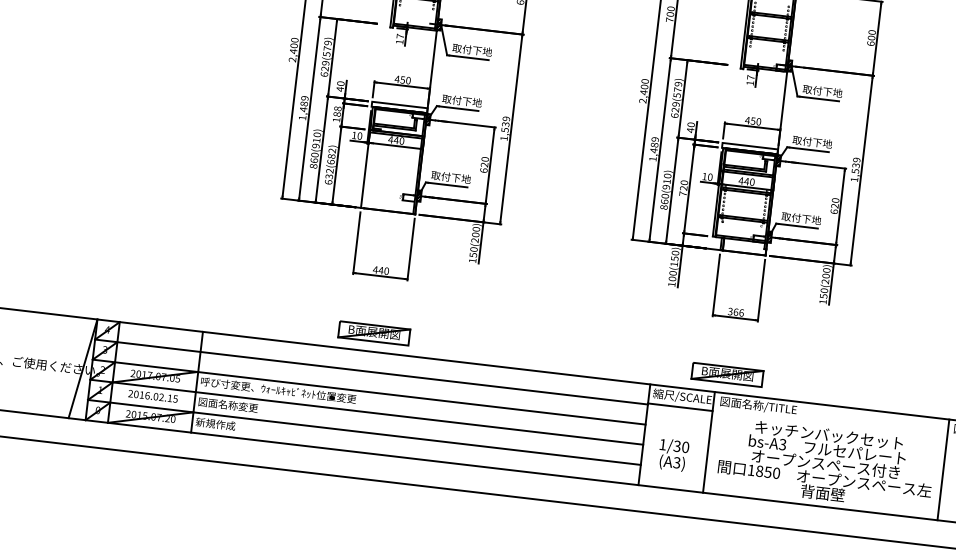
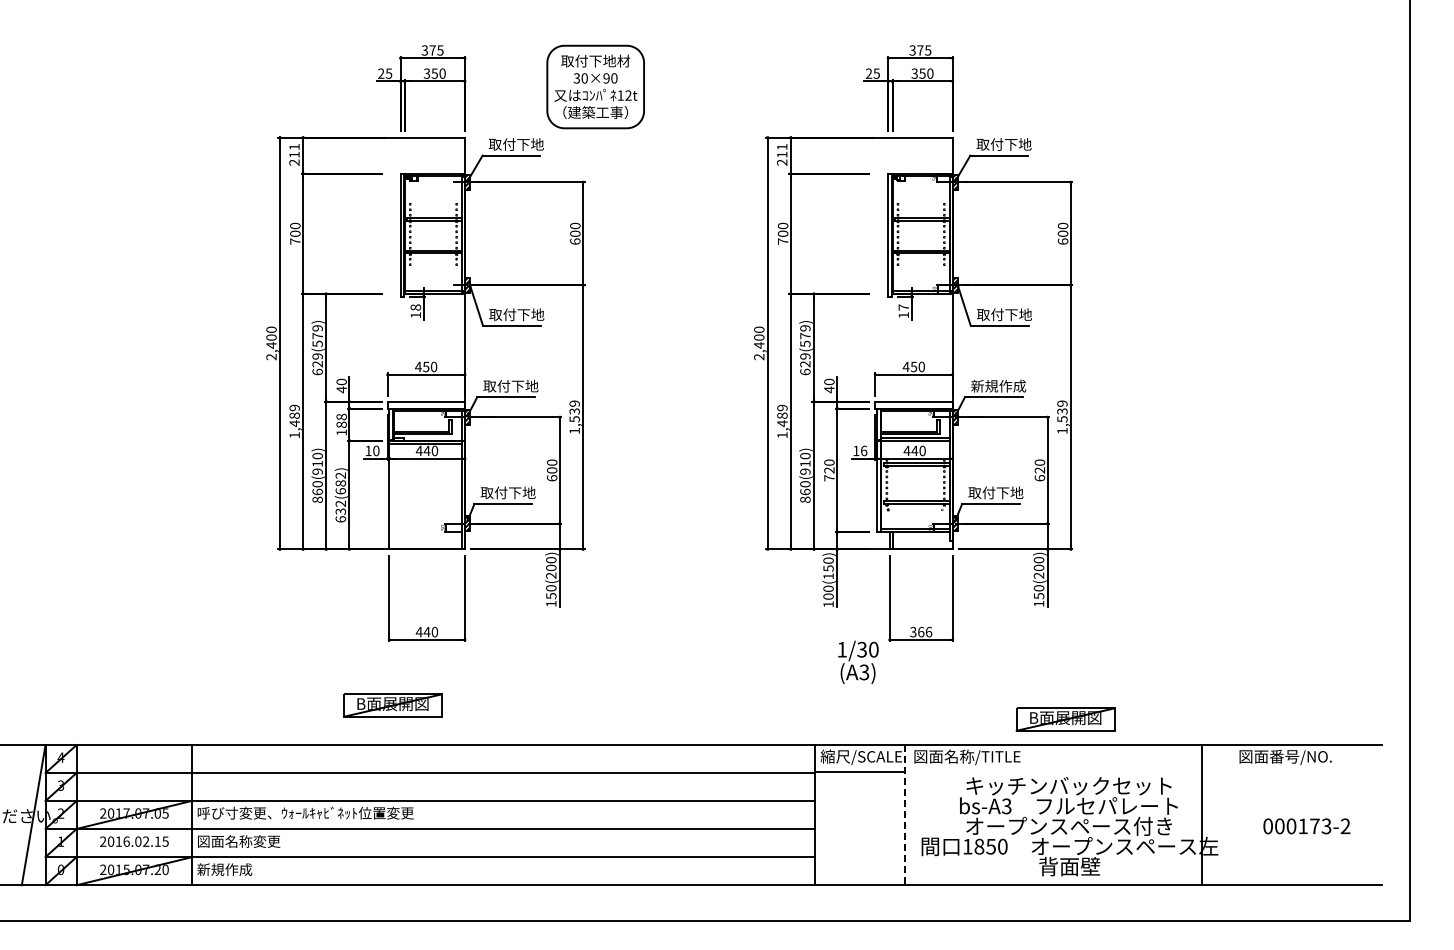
text: (400, 36) -> (415, 307), 17 -> 18
text: (812, 141) -> (998, 385), 取付下地 -> 新規作成
text: (484, 165) -> (552, 470), 620 -> 600
text: (710, 177) -> (864, 450), 10 -> 16
part: (374, 333) -> (392, 705), moved
part: (727, 374) -> (1065, 719), moved
line: (709, 442) -> (905, 815), solid -> dashed
text: (673, 454) -> (858, 661), moved
line: (943, 470) -> (1202, 815), moved

